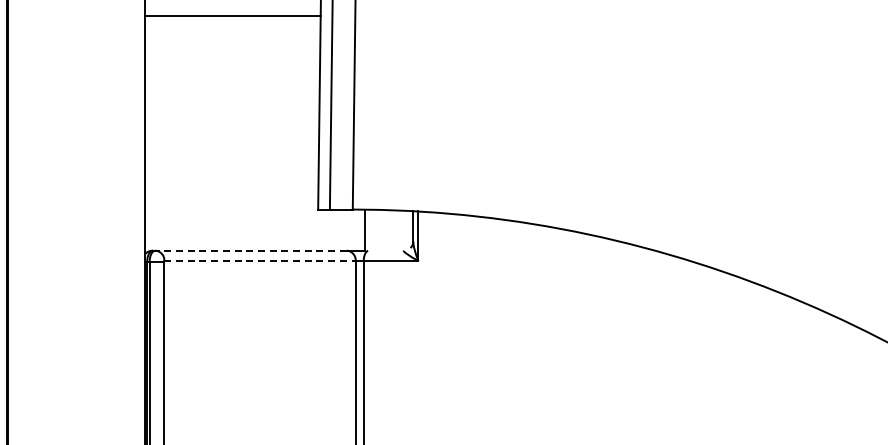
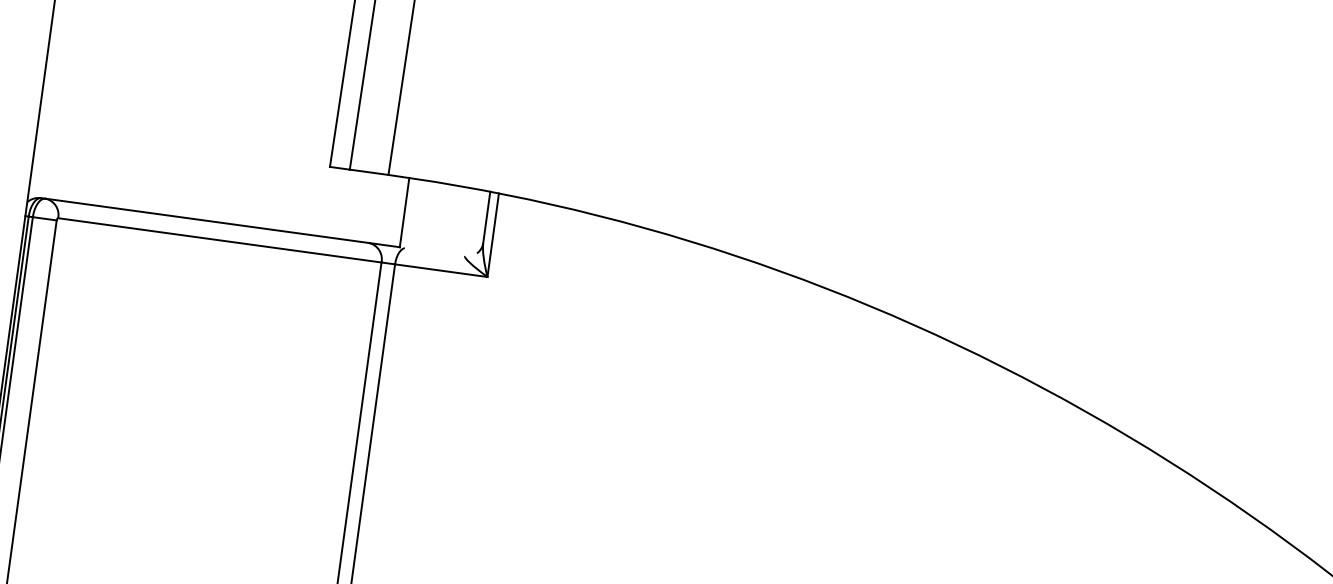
line: (251, 250) -> (207, 220), dashed -> solid
line: (260, 260) -> (220, 239), dashed -> solid

